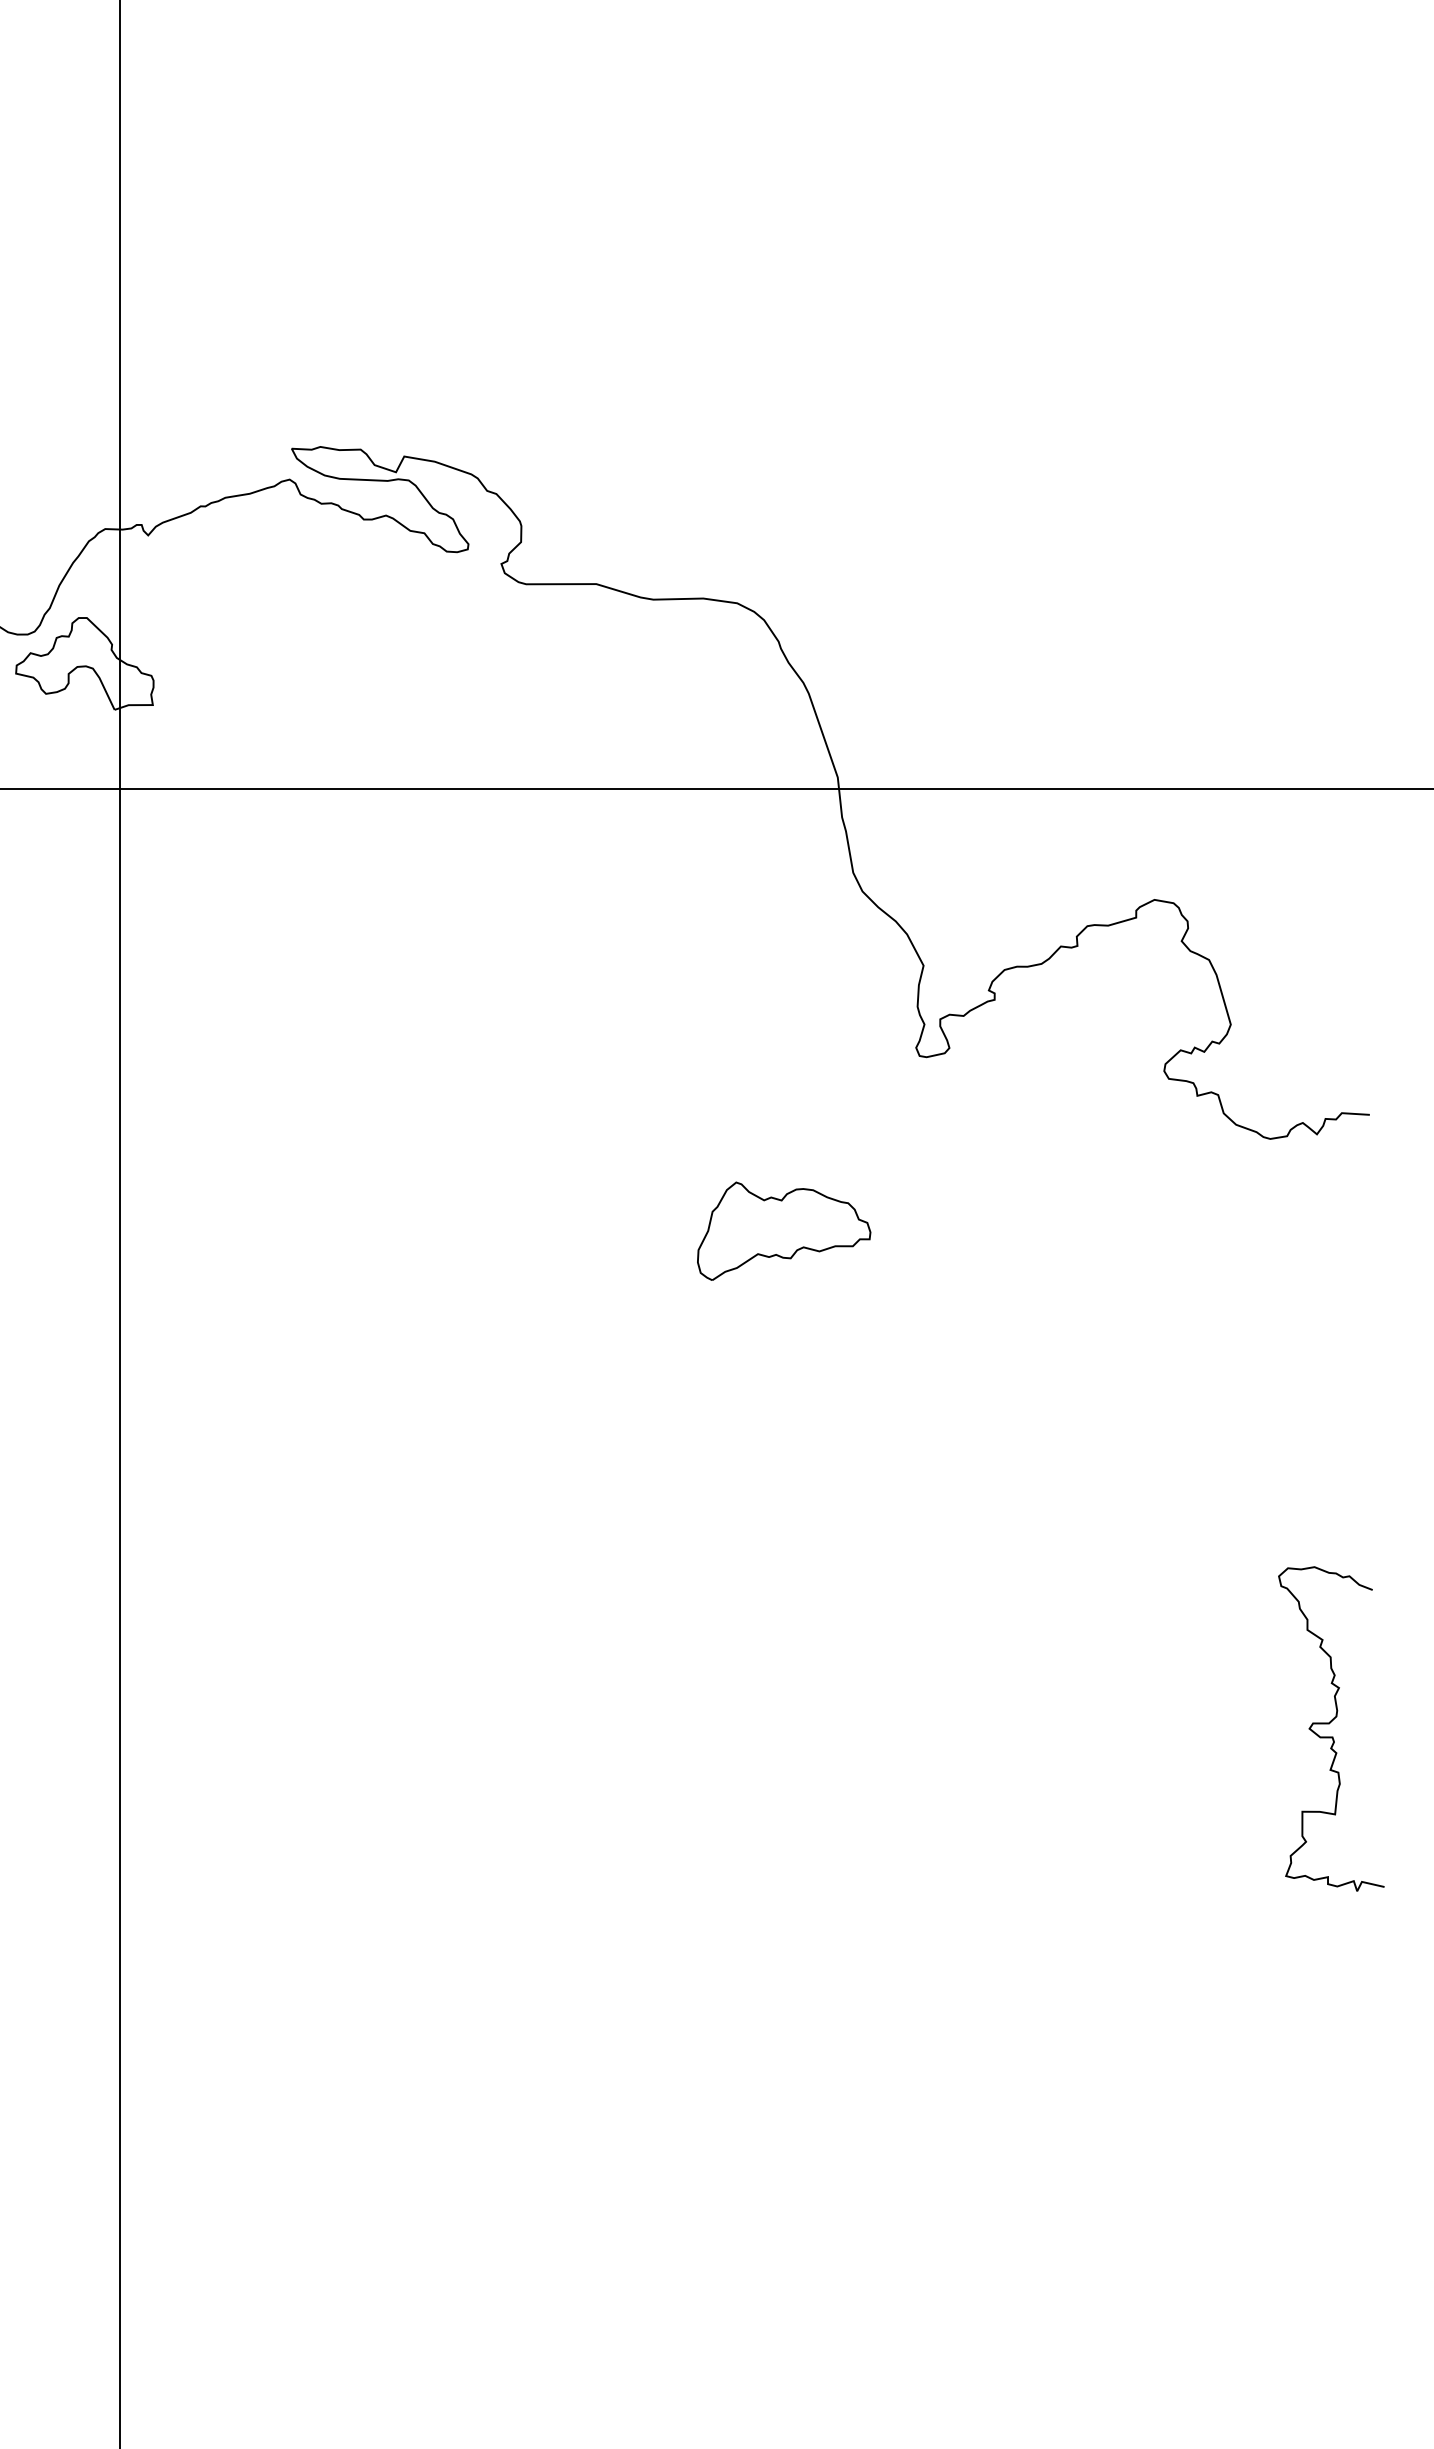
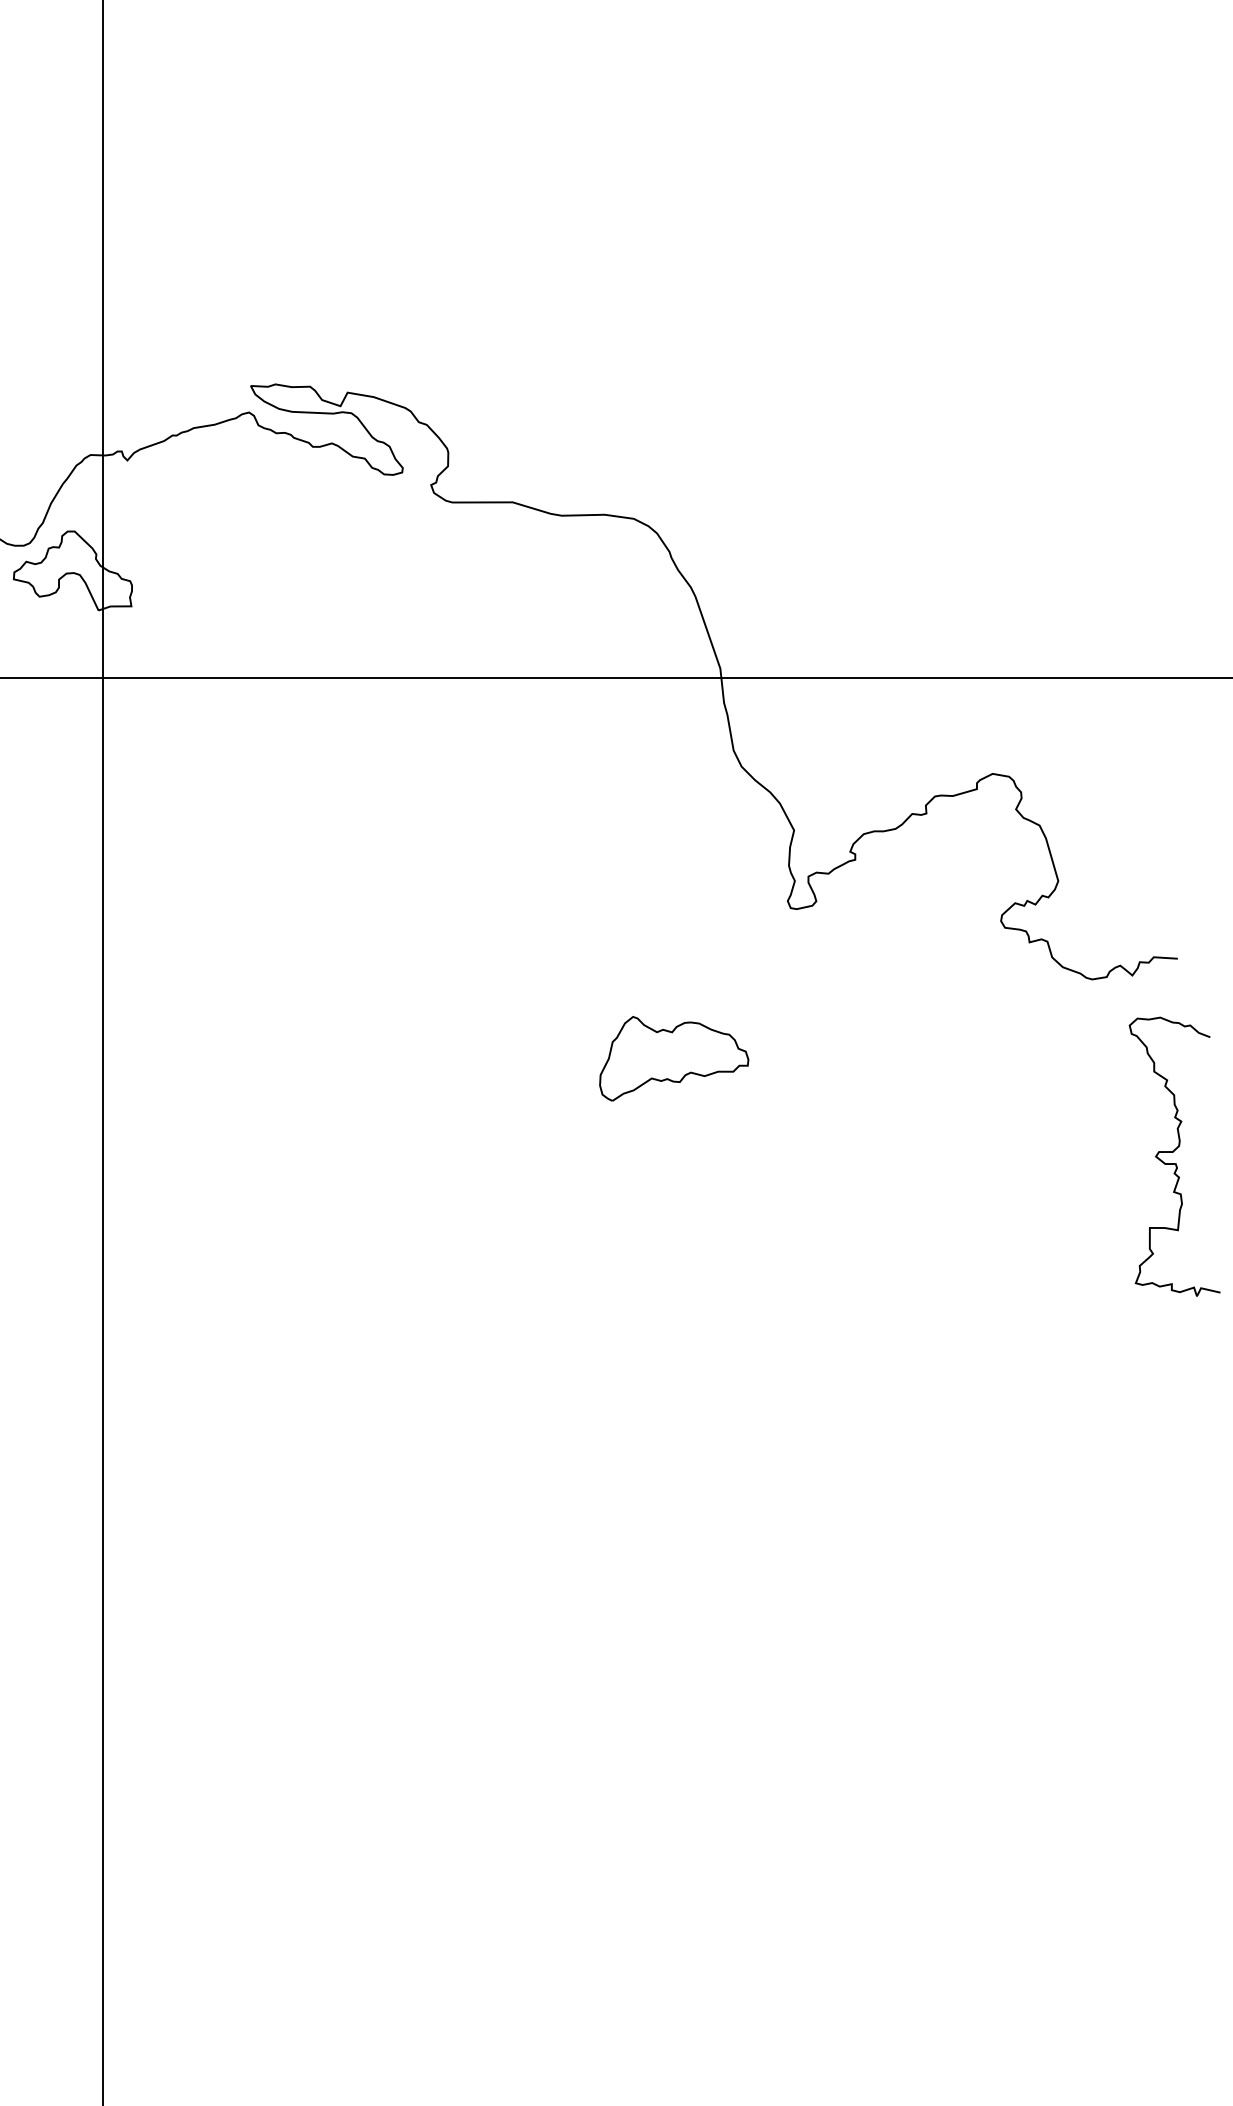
curve: (1329, 1724) -> (1173, 1152), moved

